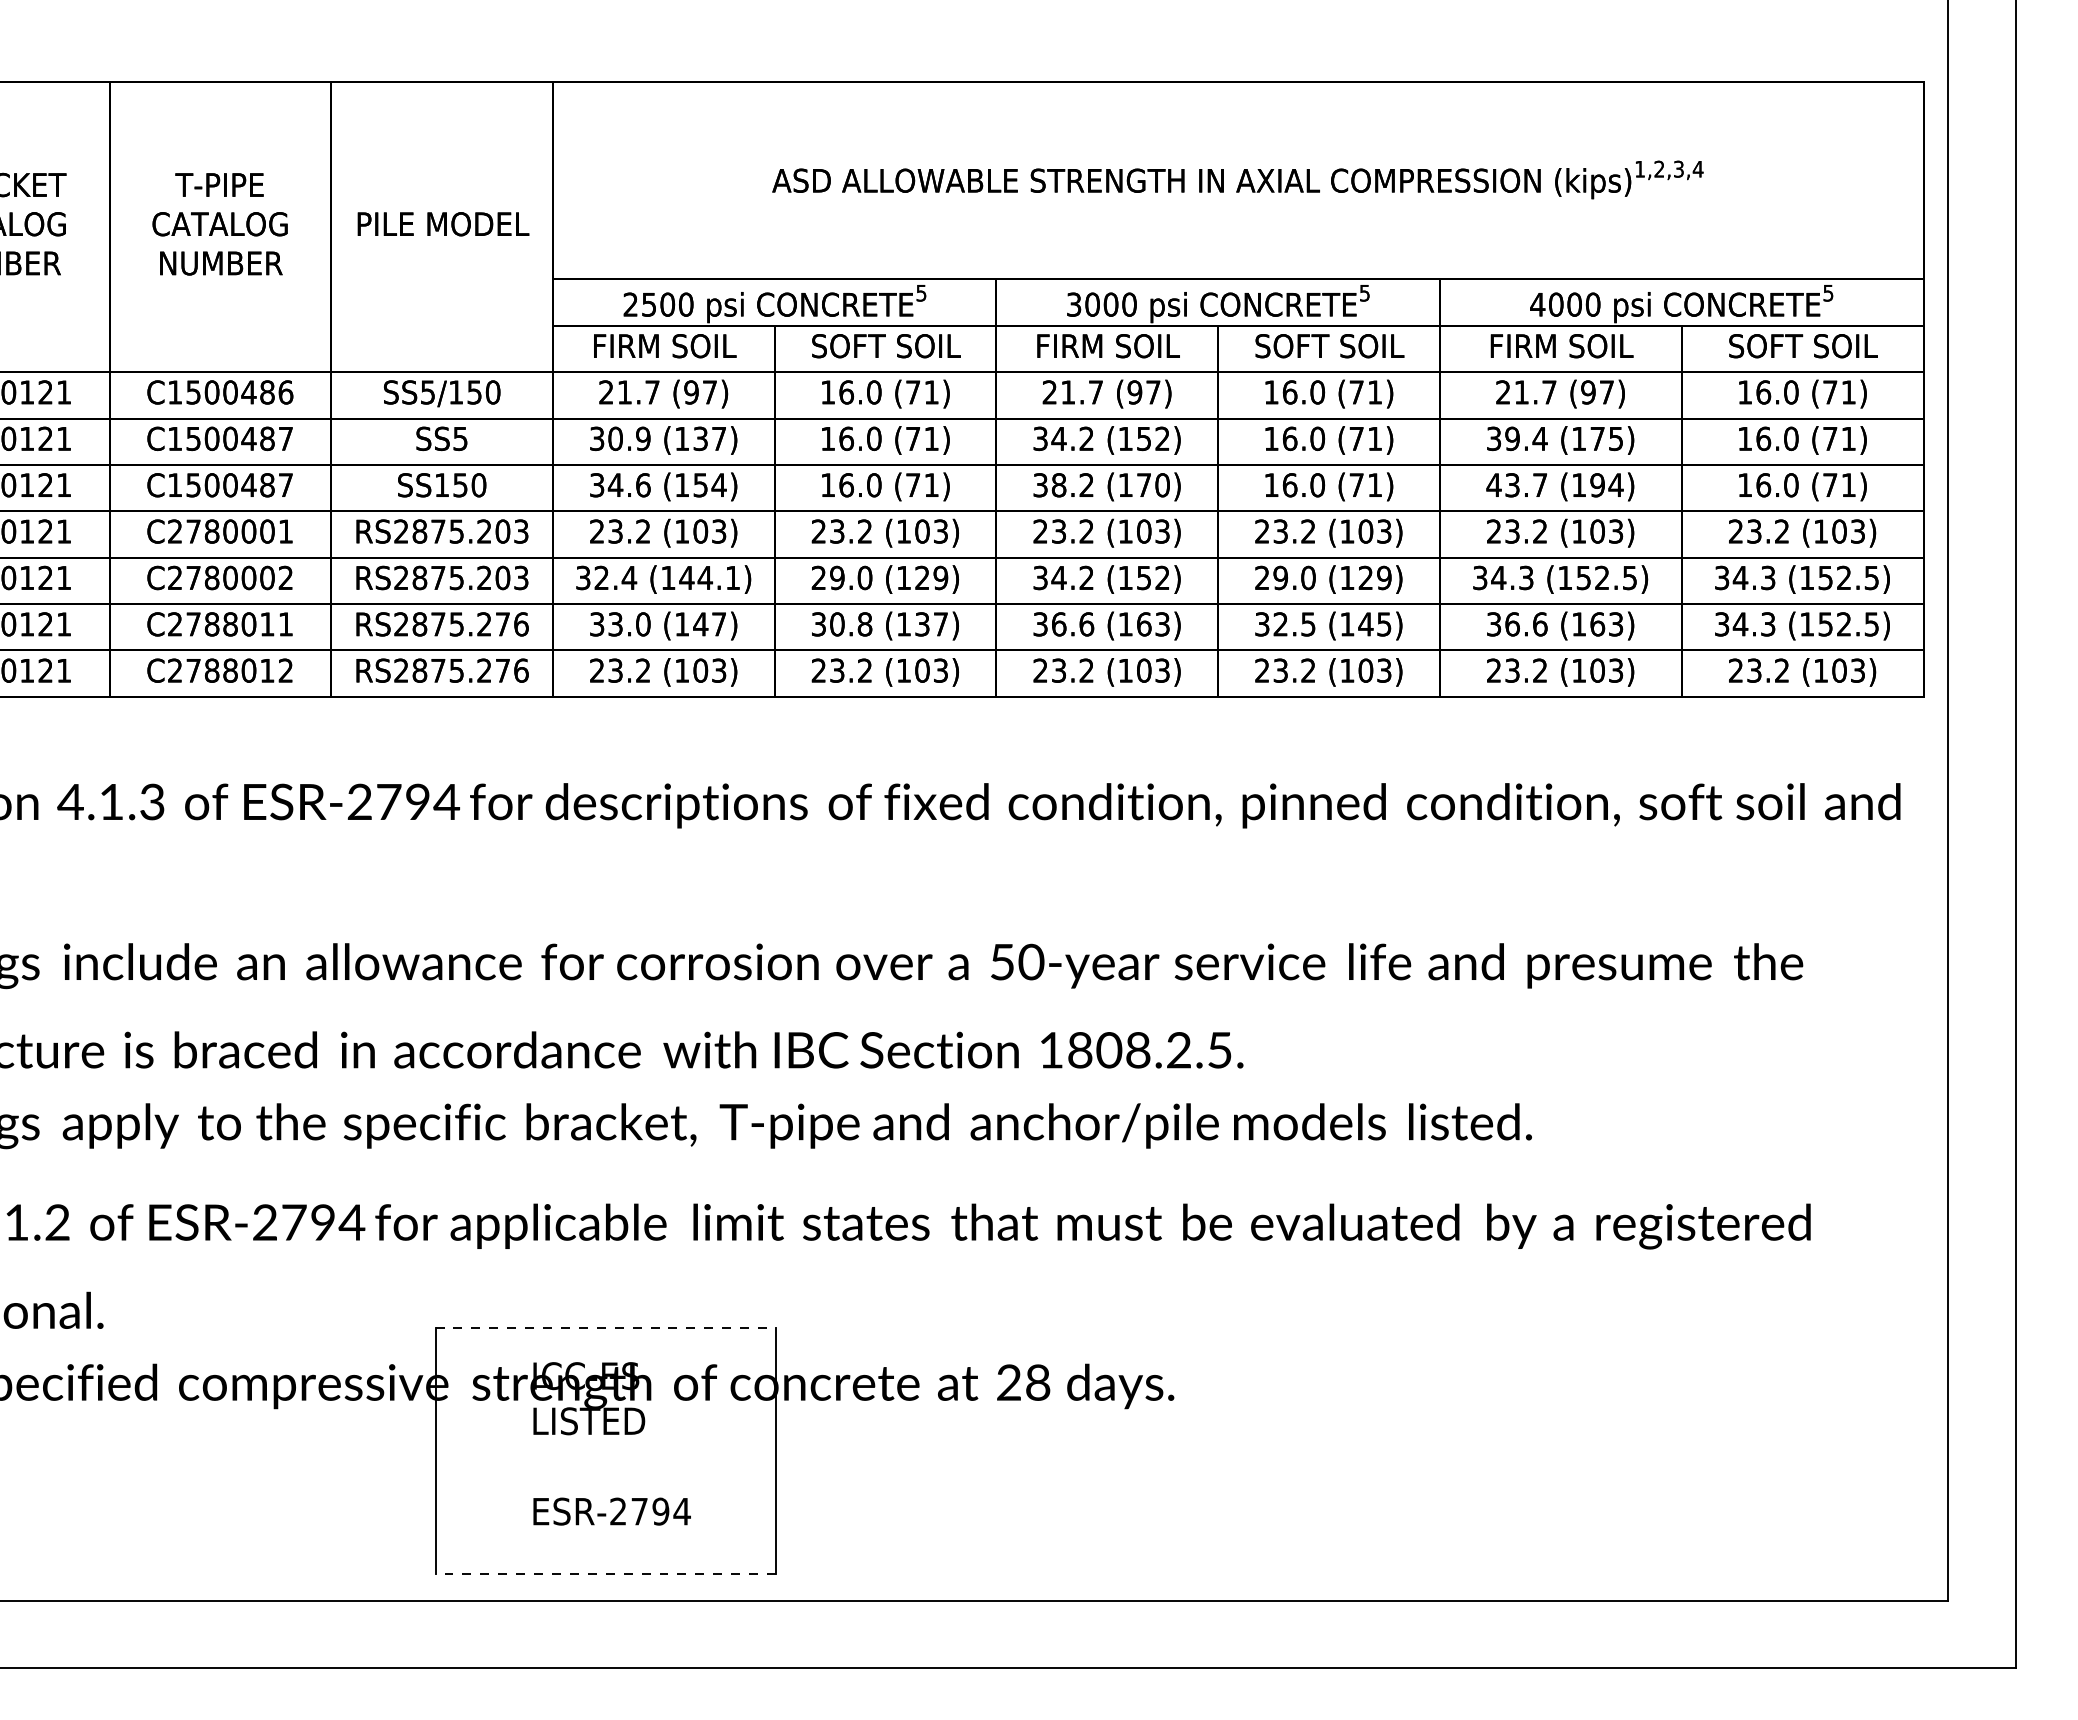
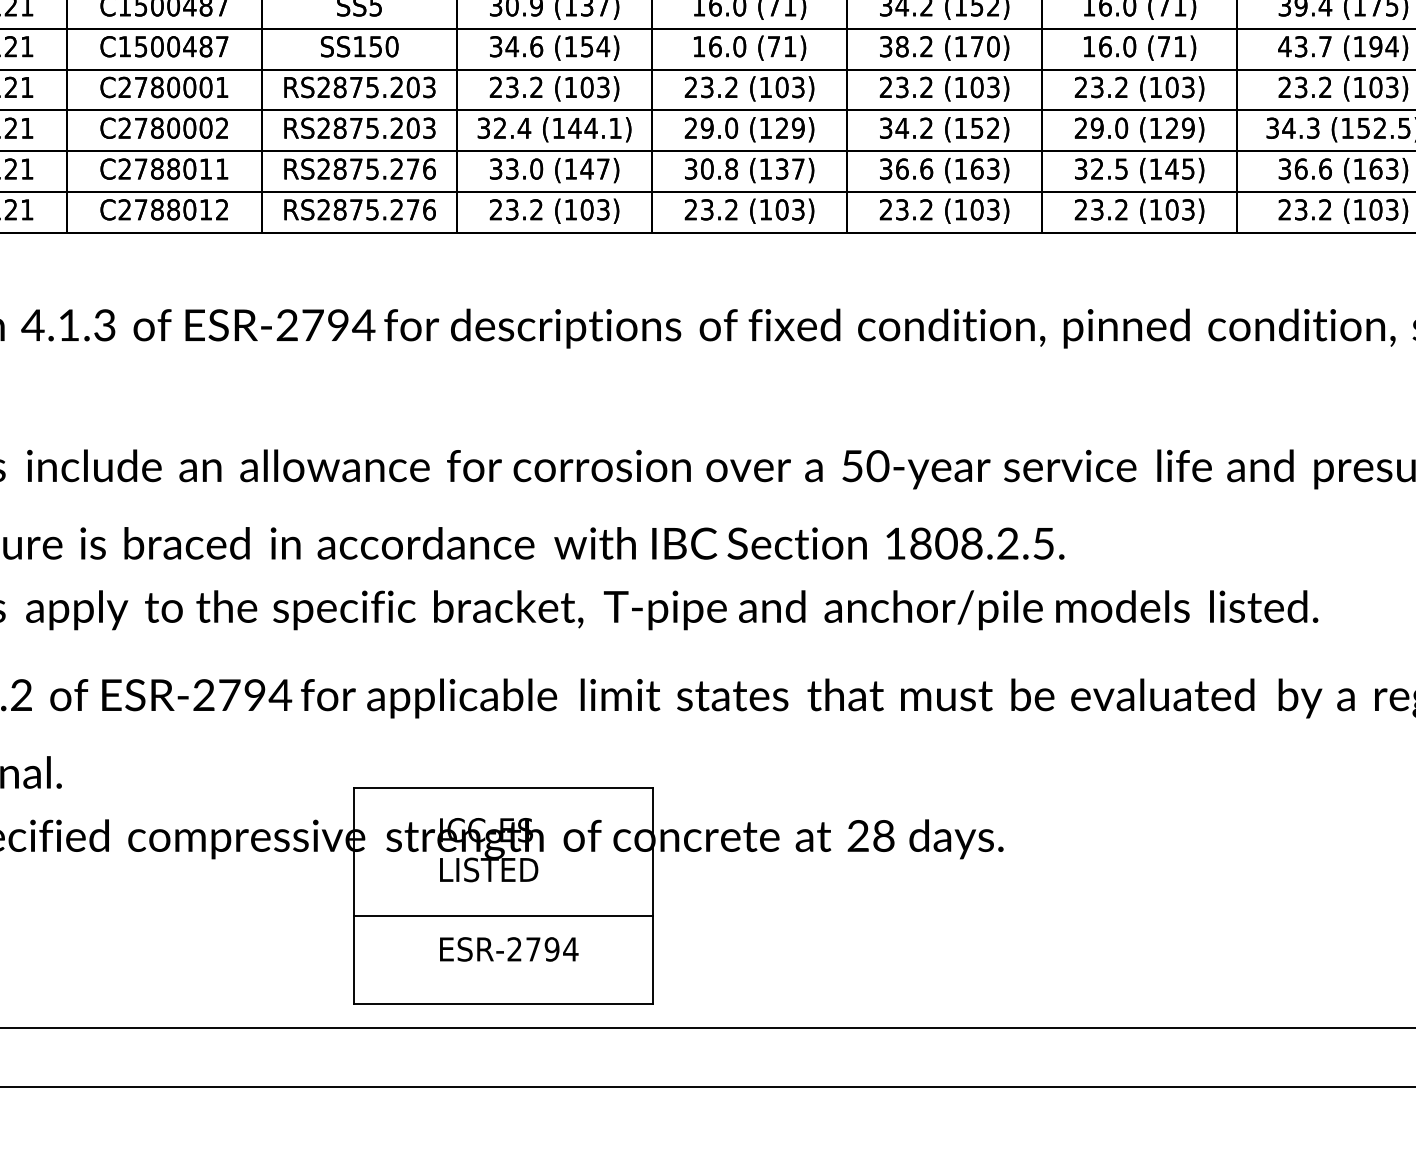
line: (606, 1327) -> (504, 787), dashed -> solid
line: (605, 1473) -> (503, 915), added
line: (605, 1573) -> (503, 1003), dashed -> solid

